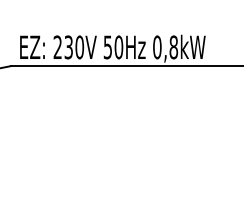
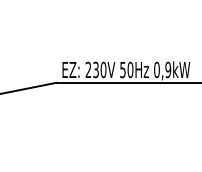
text: (174, 48) -> (168, 70), 0,8kW -> 0,9kW

